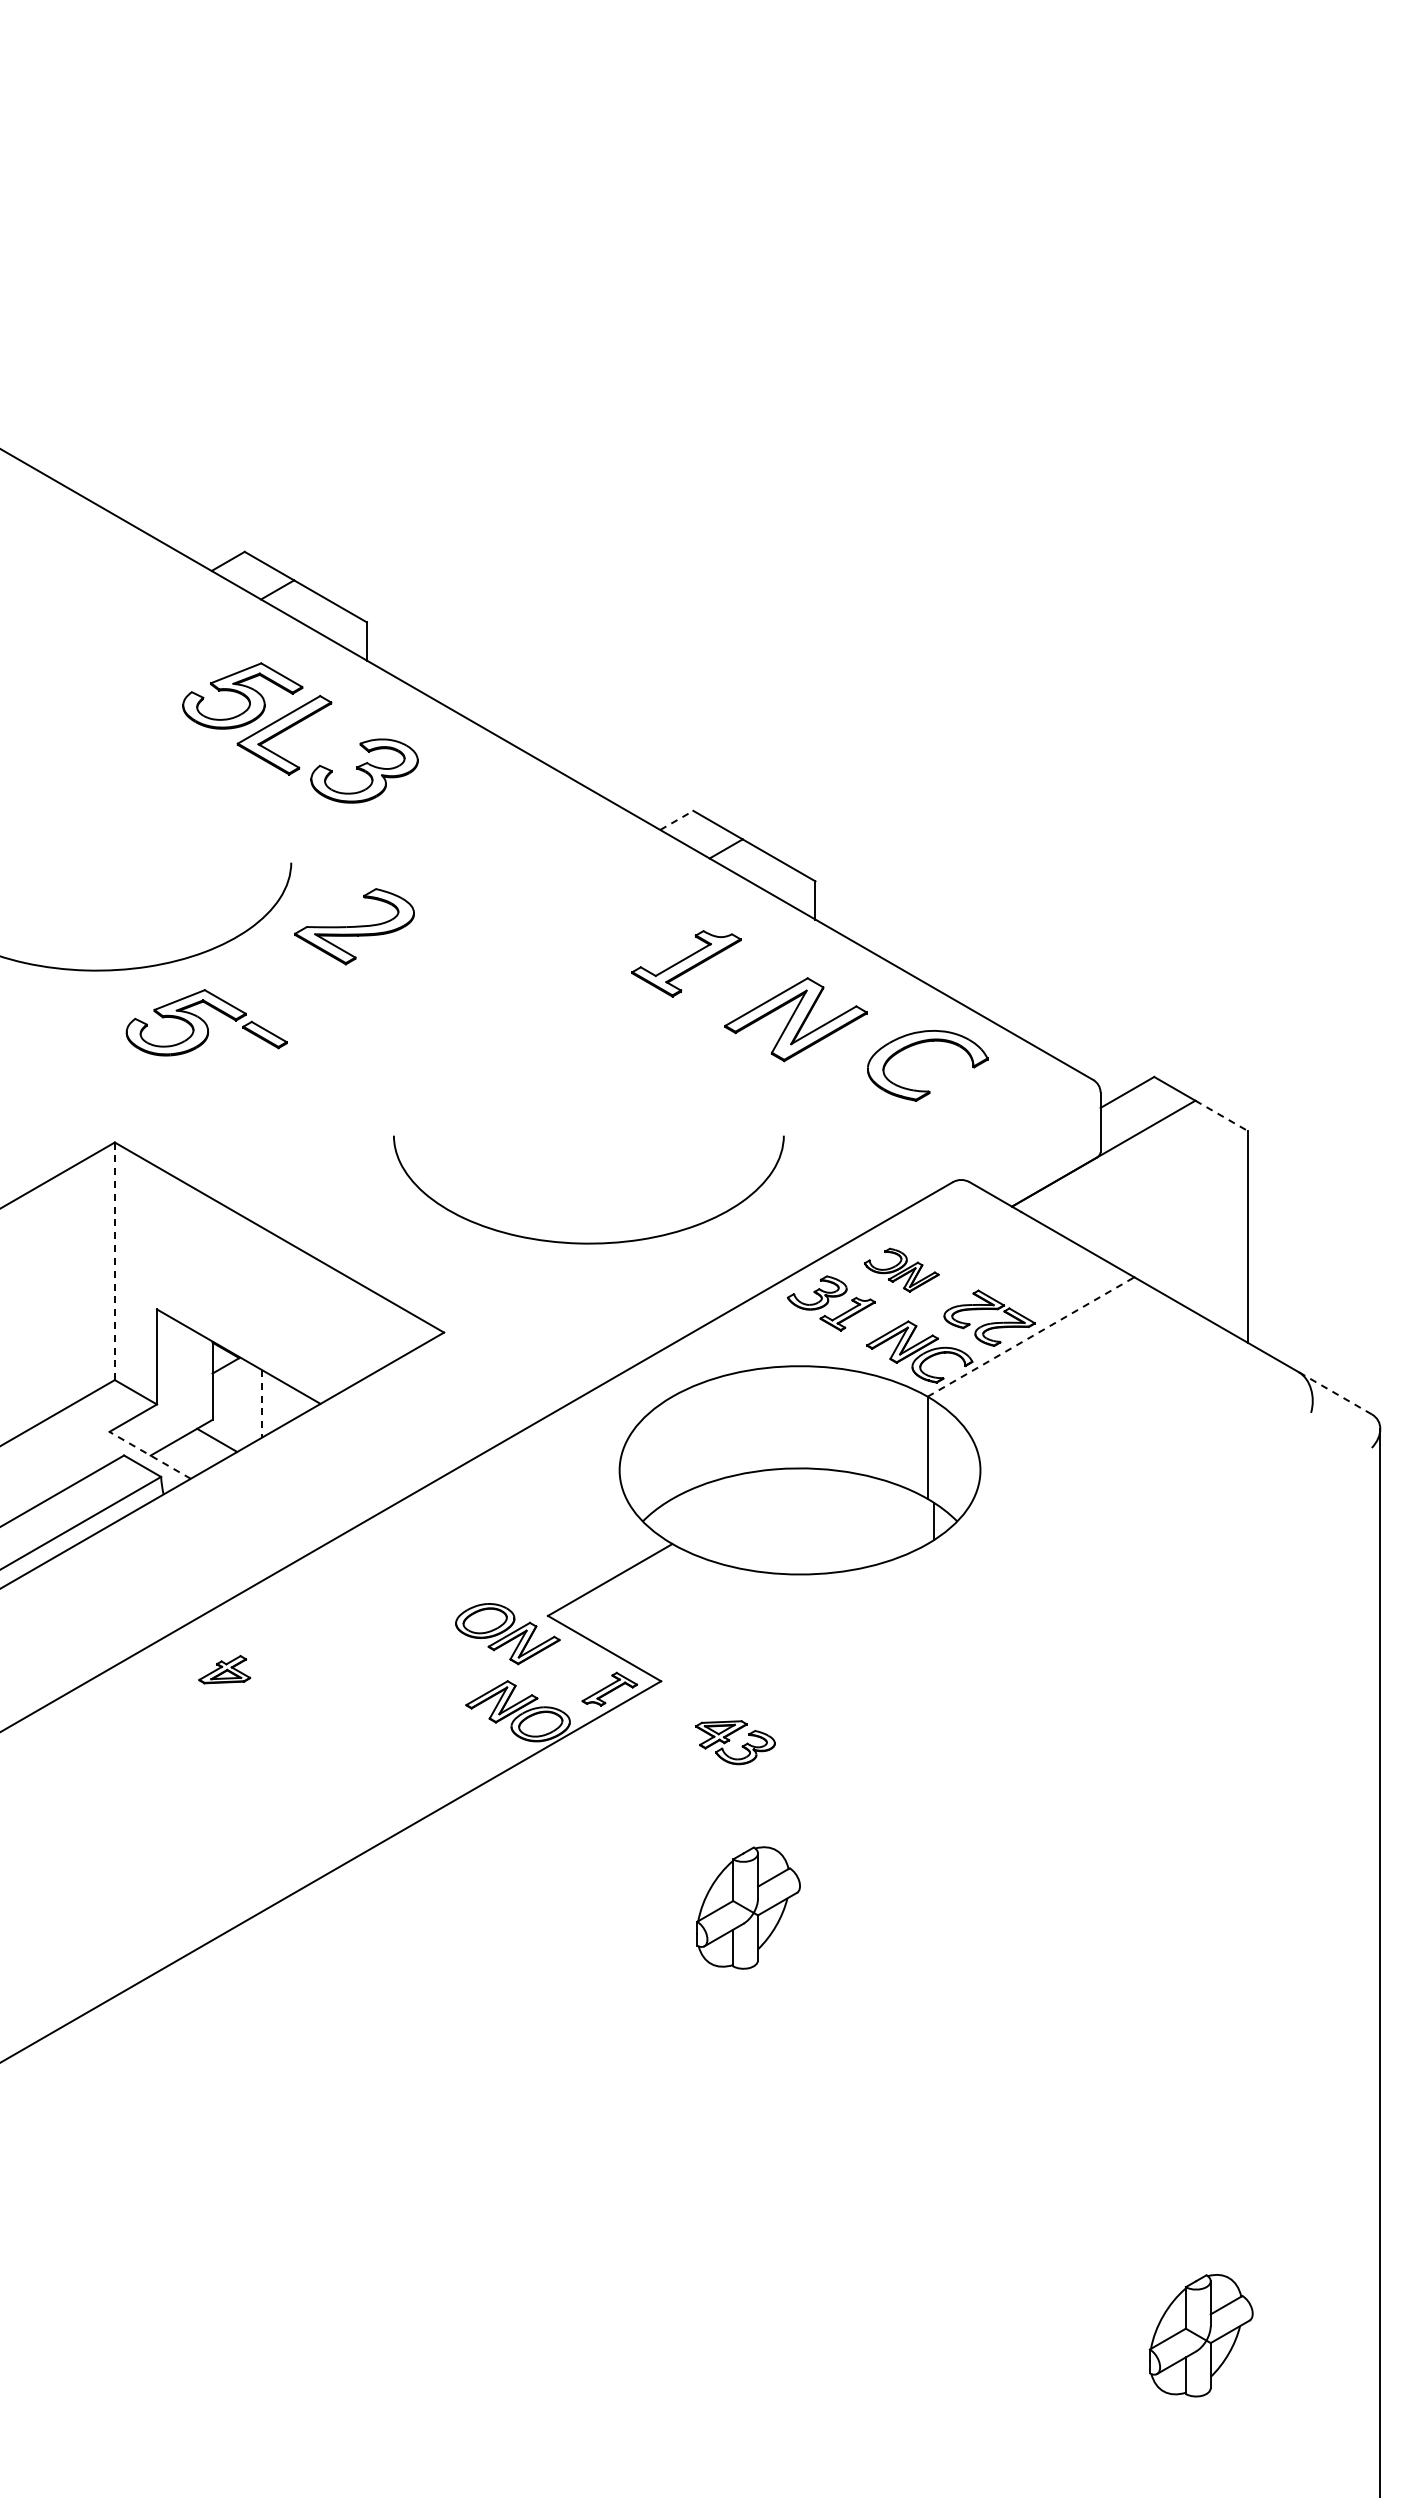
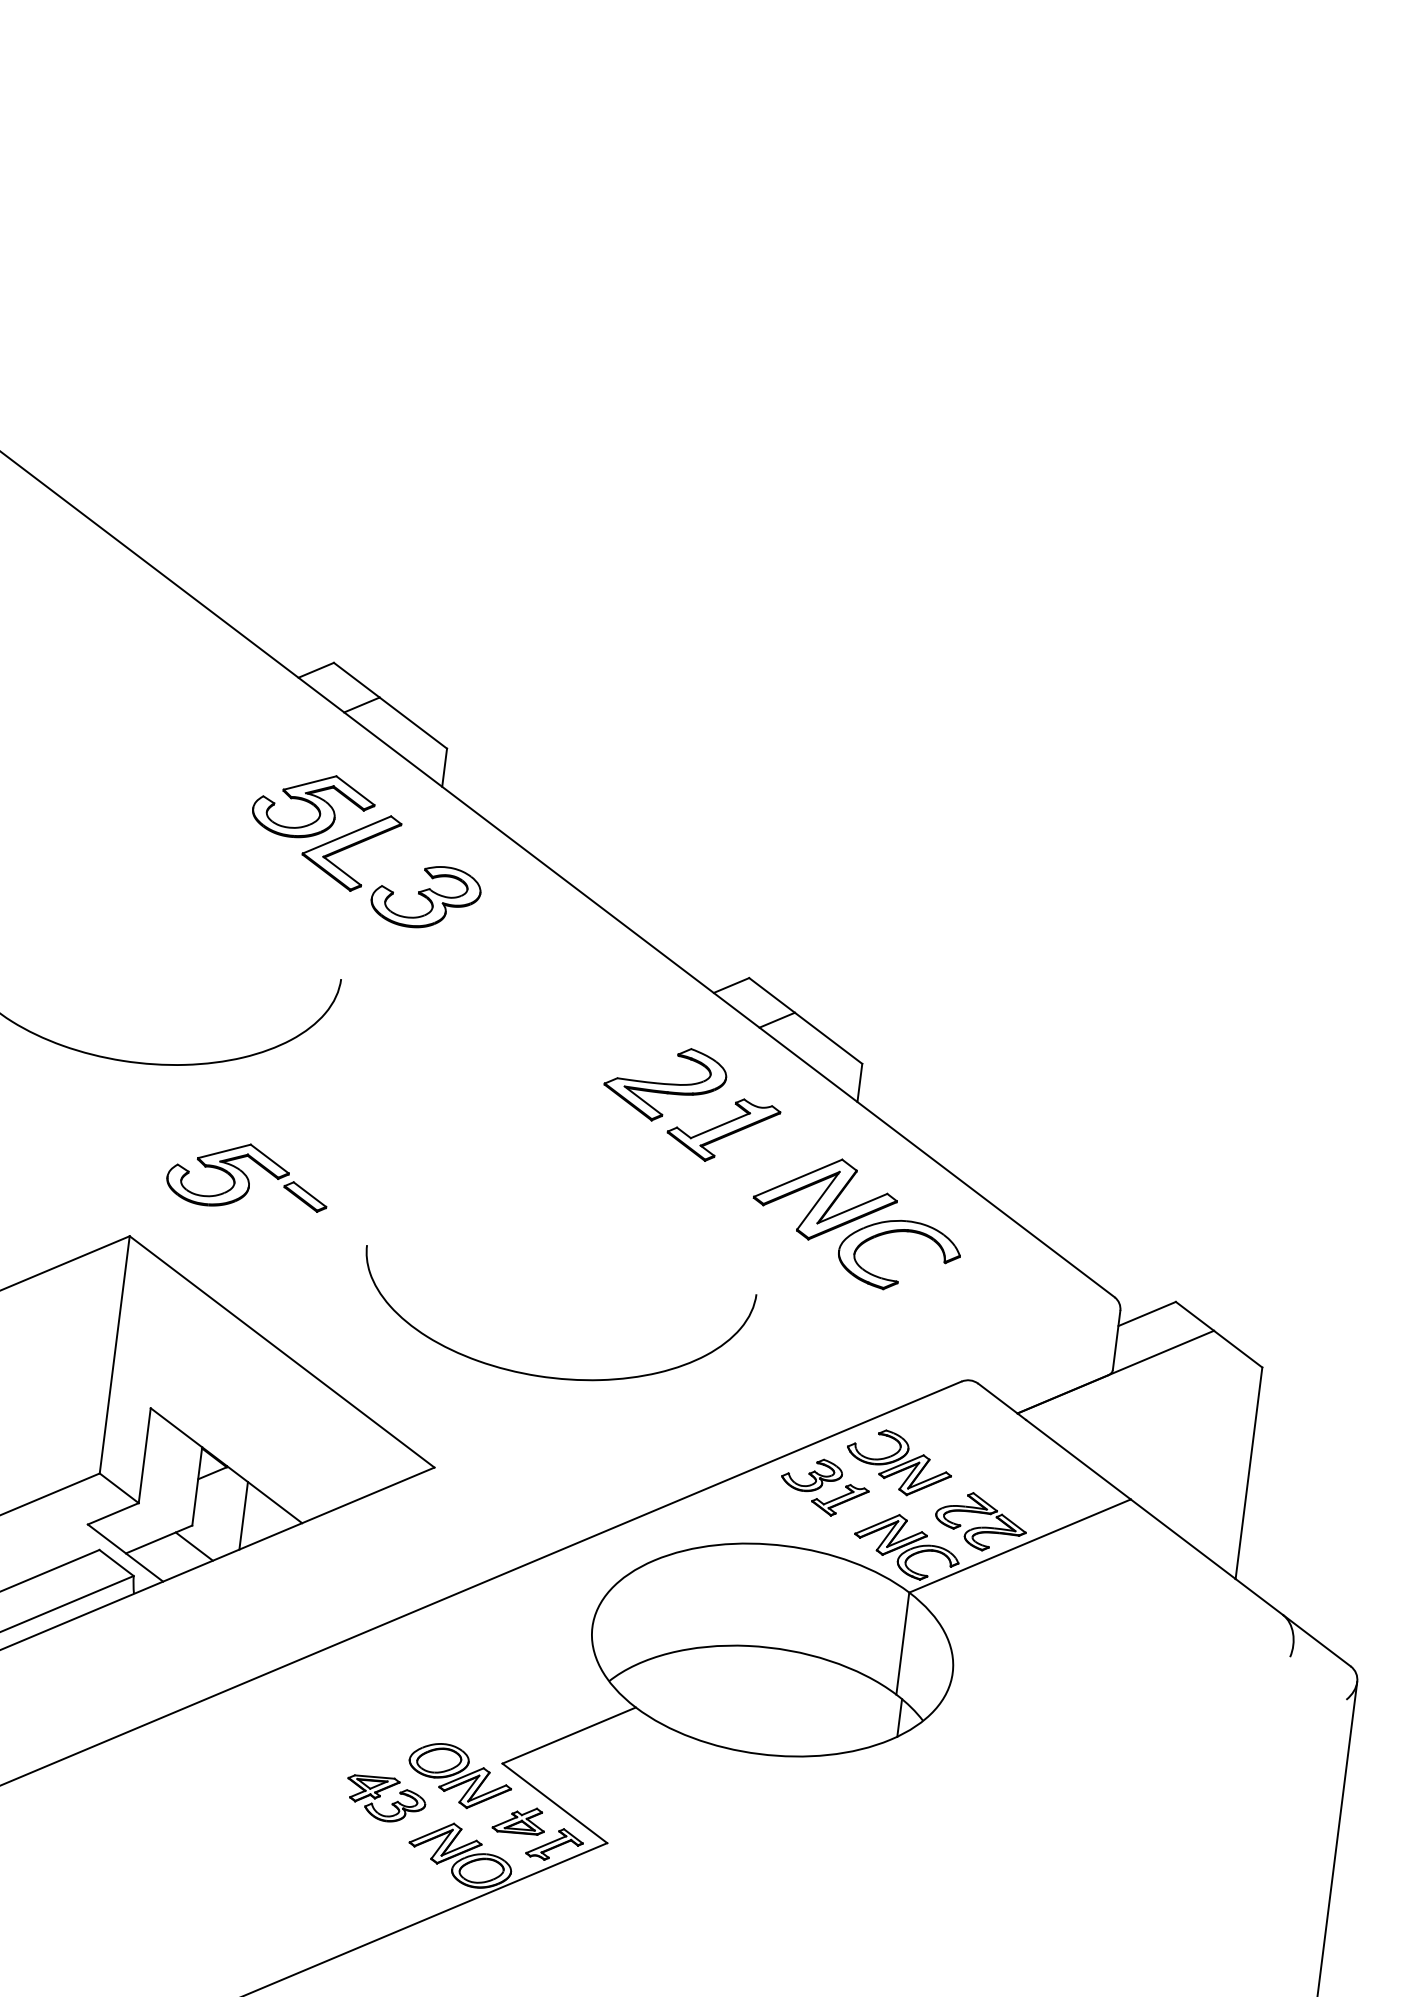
line: (677, 820) -> (732, 985), dashed -> solid
part: (354, 926) -> (665, 1083), moved
part: (206, 1022) -> (248, 1177), moved
part: (922, 1043) -> (896, 1232), moved
line: (1221, 1116) -> (1238, 1349), dashed -> solid
curve: (588, 1242) -> (547, 1376), moved
line: (114, 1261) -> (114, 1355), dashed -> solid
part: (901, 1269) -> (899, 1462), size x1.43
line: (1031, 1336) -> (1020, 1545), dashed -> solid
line: (1335, 1393) -> (1316, 1640), dashed -> solid
line: (261, 1403) -> (243, 1515), dashed -> solid
line: (150, 1455) -> (125, 1553), dashed -> solid
part: (224, 1669) -> (519, 1820), moved
part: (735, 1742) -> (385, 1799), moved

